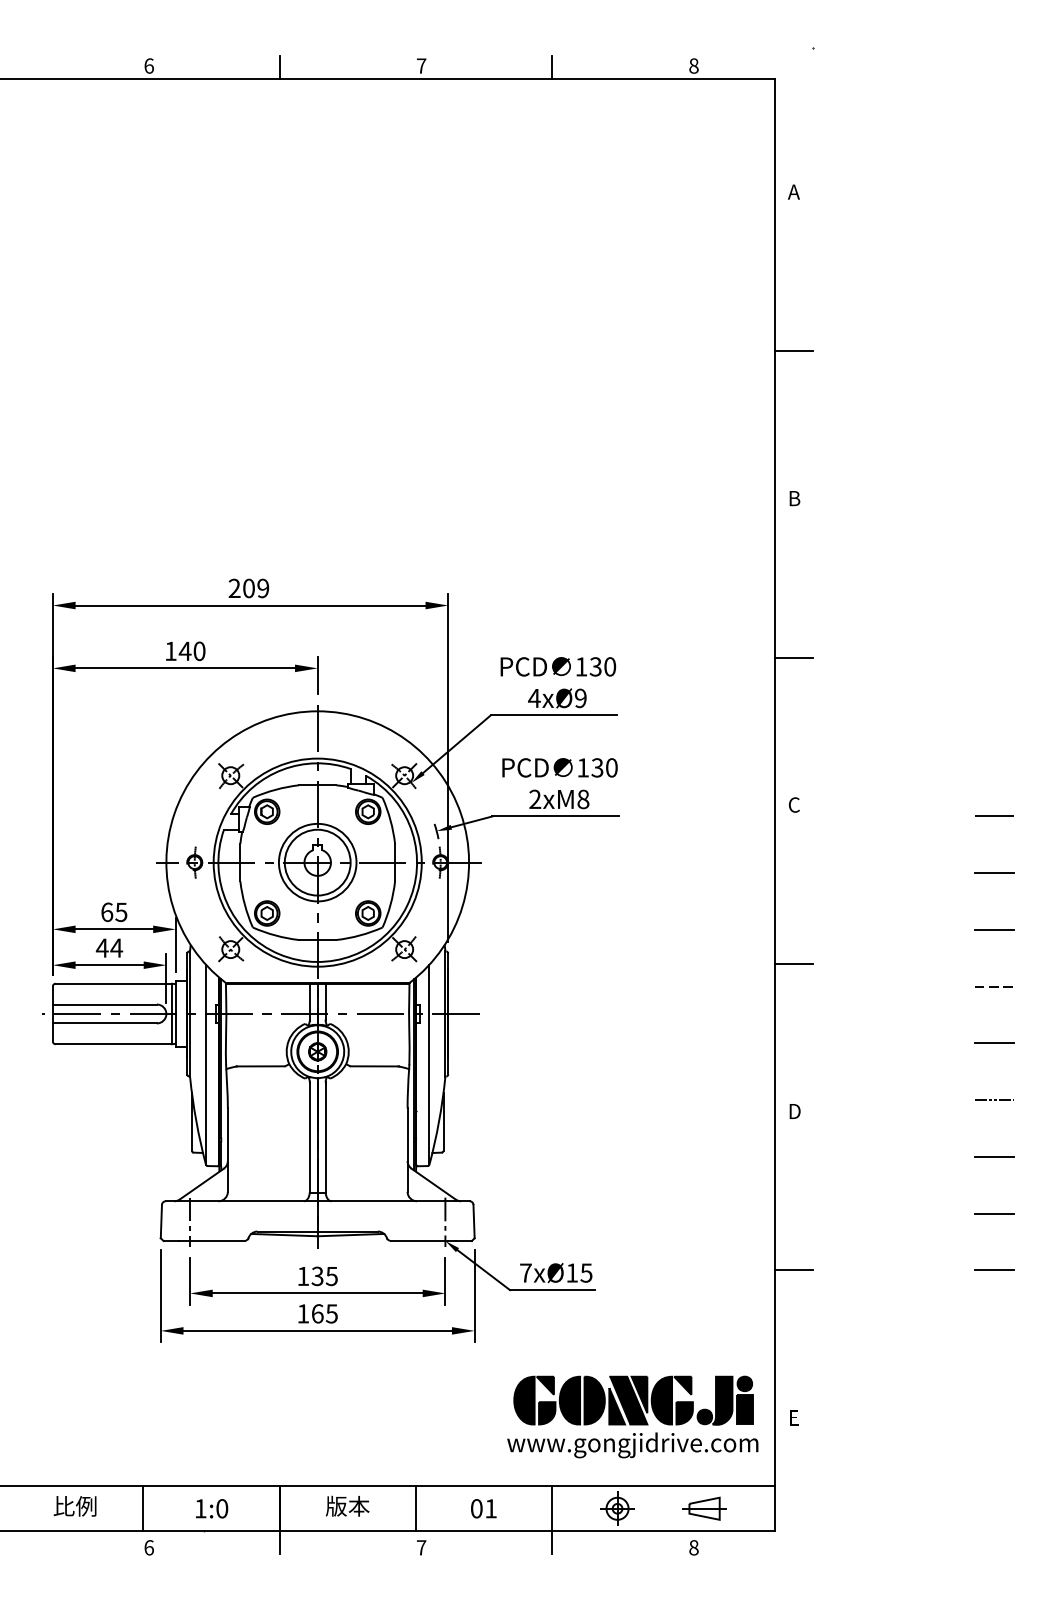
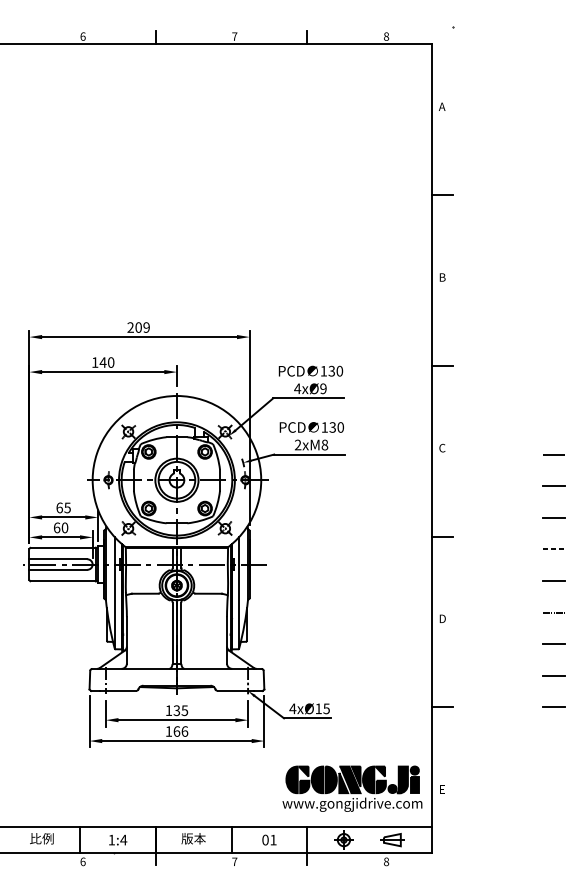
text: (108, 947) -> (60, 527), 44 -> 60
text: (525, 1272) -> (292, 708), 7xØ15 -> 4xØ15
text: (331, 1313) -> (184, 731), 165 -> 166
text: (221, 1507) -> (123, 839), 1:0 -> 1:4

